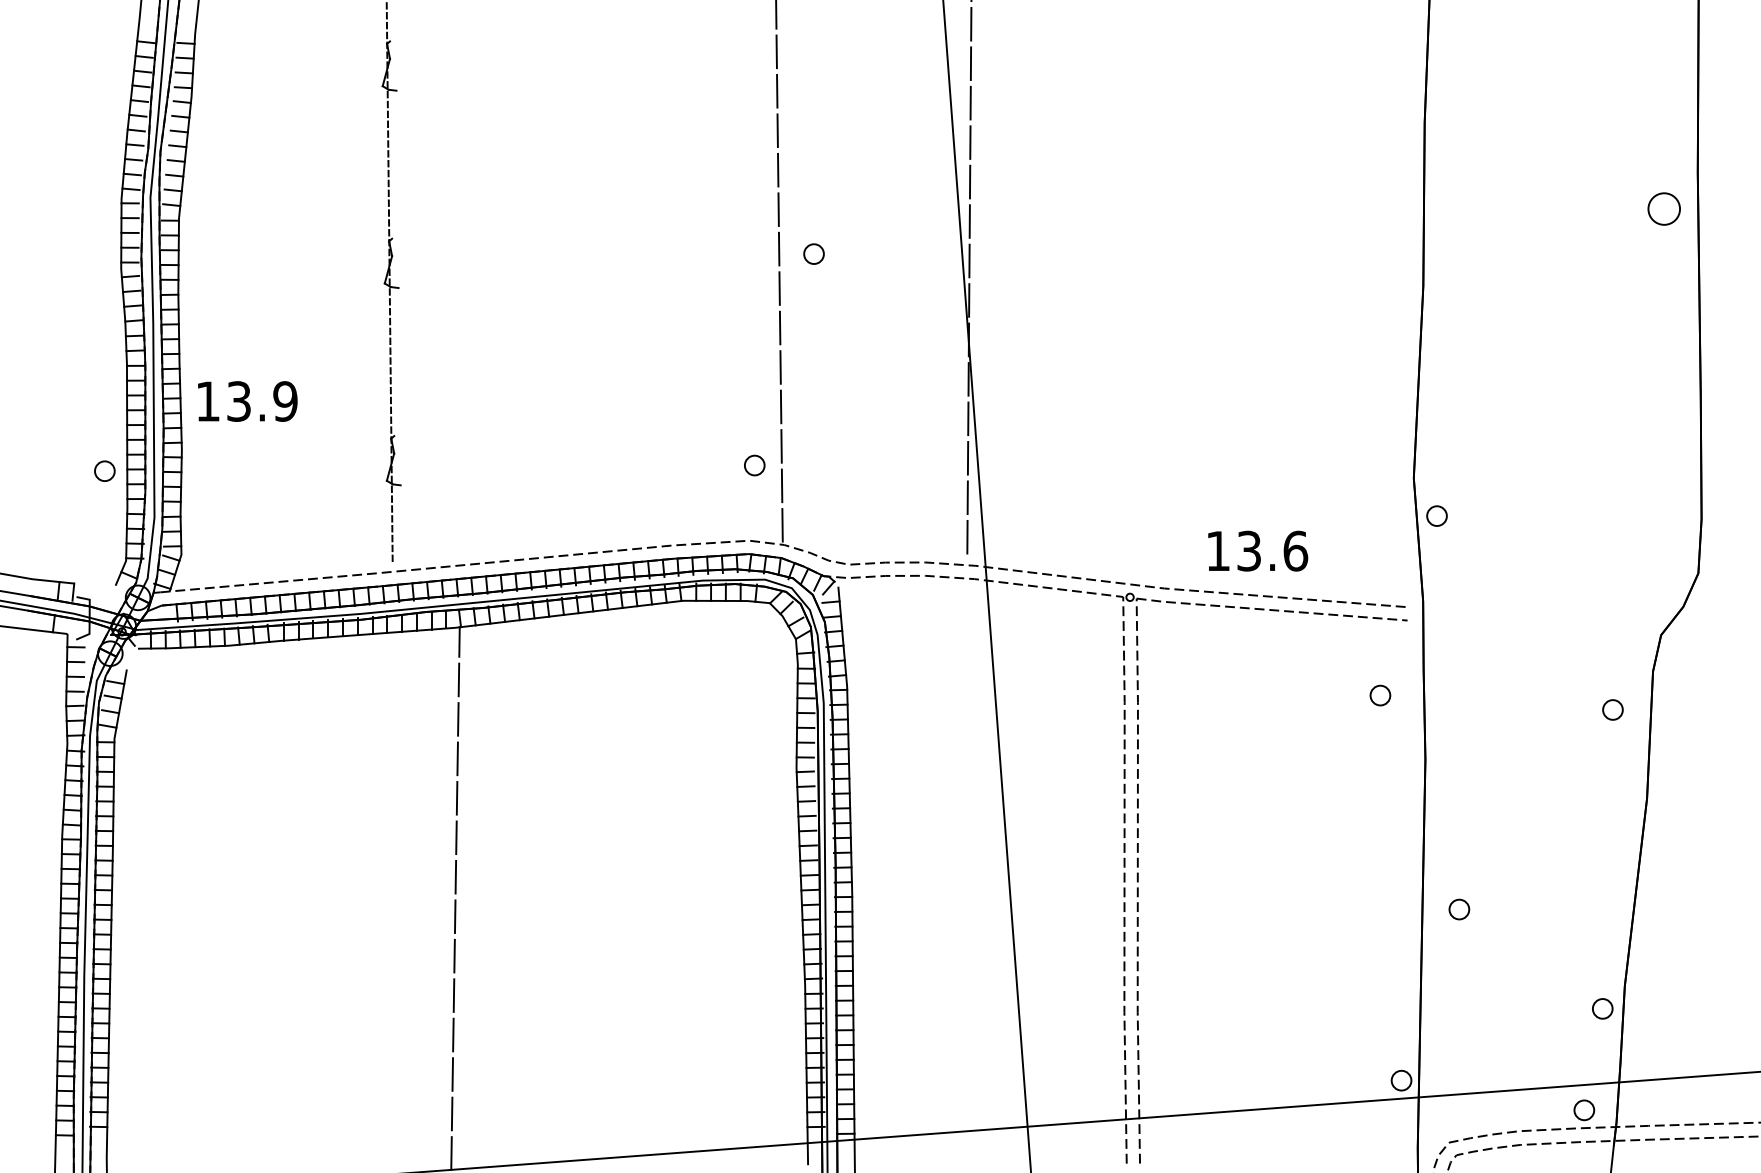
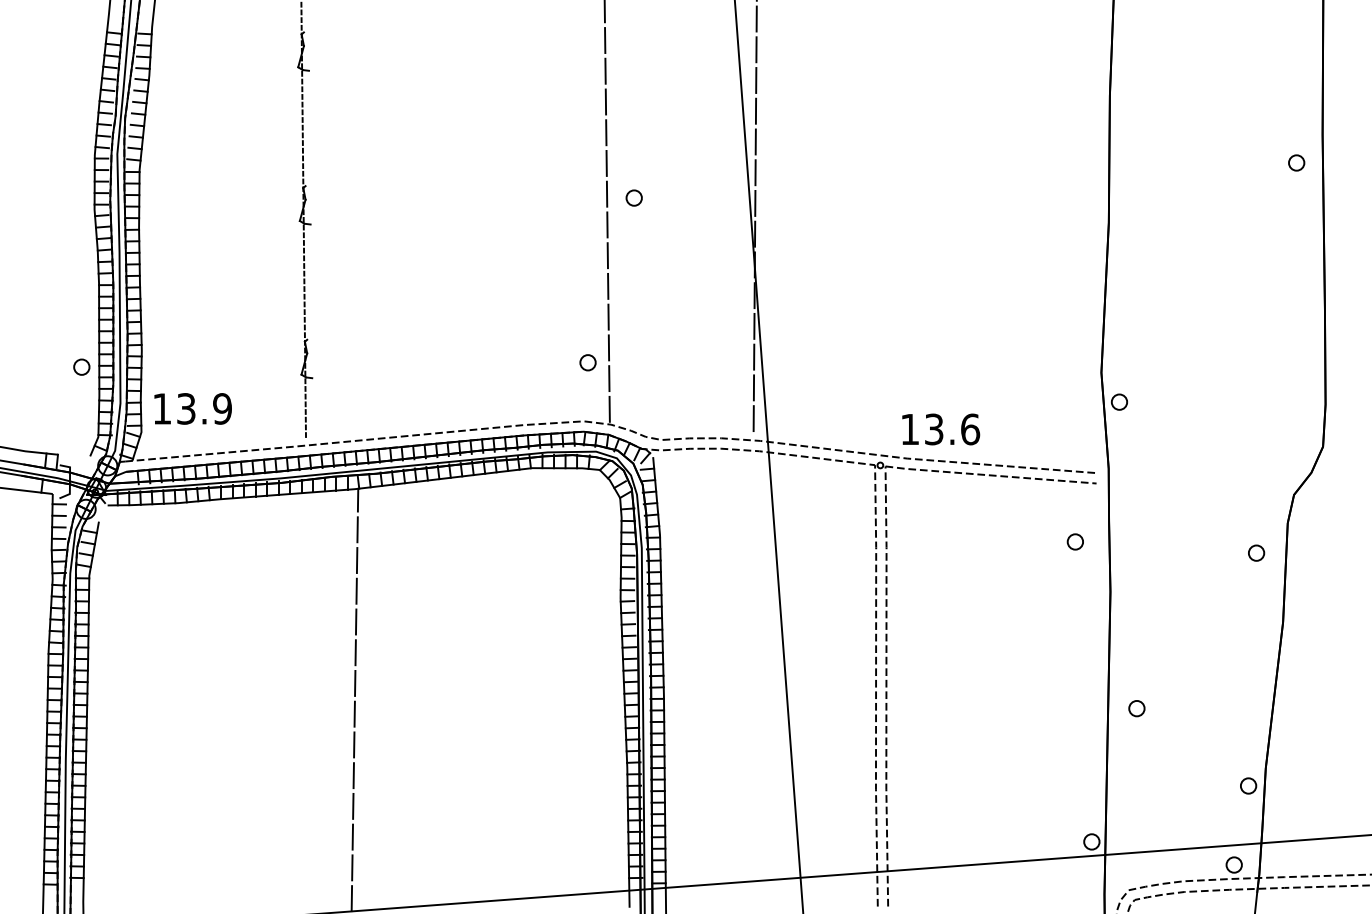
part: (1664, 208) -> (1296, 162), size x0.62
text: (246, 400) -> (192, 408), moved
text: (1258, 551) -> (941, 429), moved

